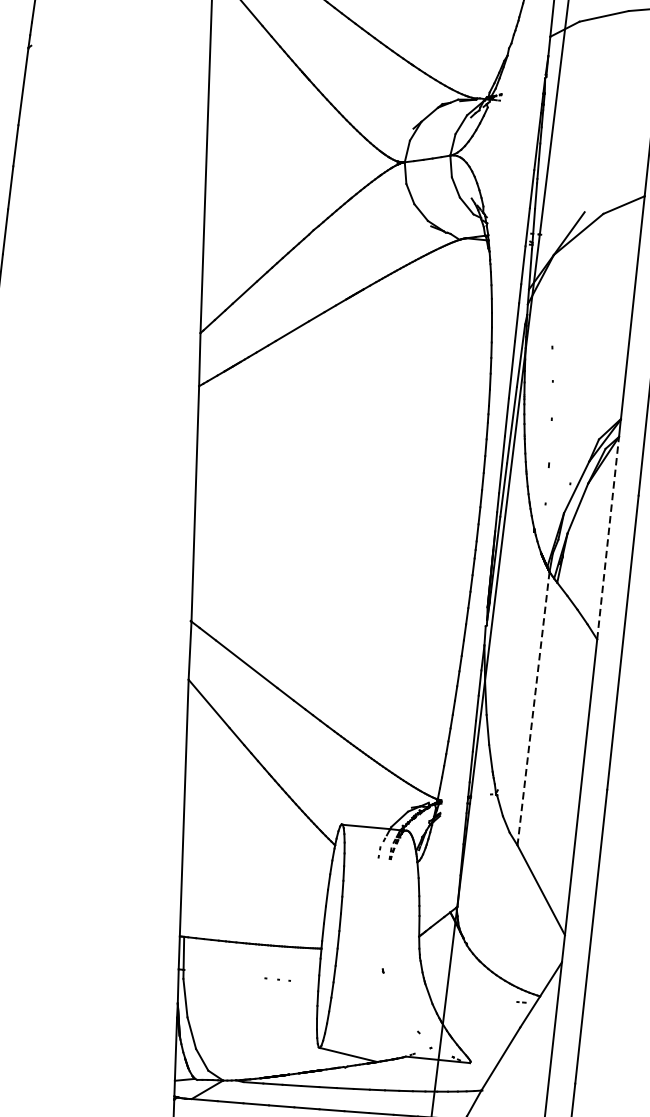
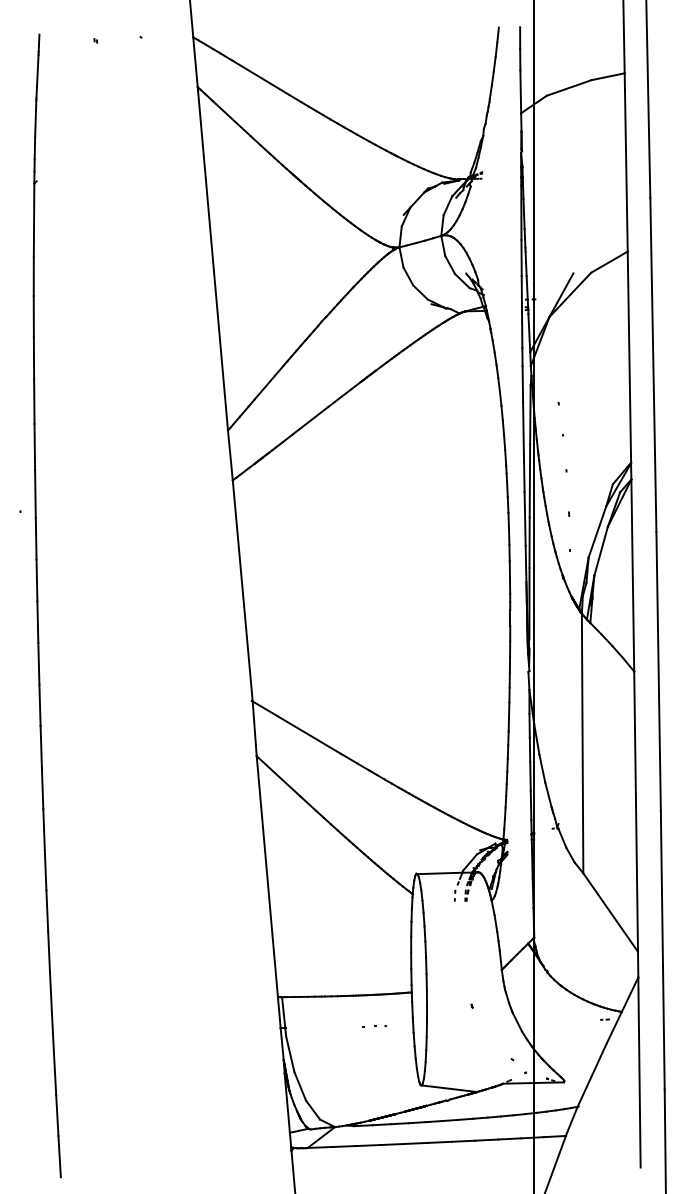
line: (607, 538) -> (632, 575), dashed -> solid
line: (533, 708) -> (582, 743), dashed -> solid

